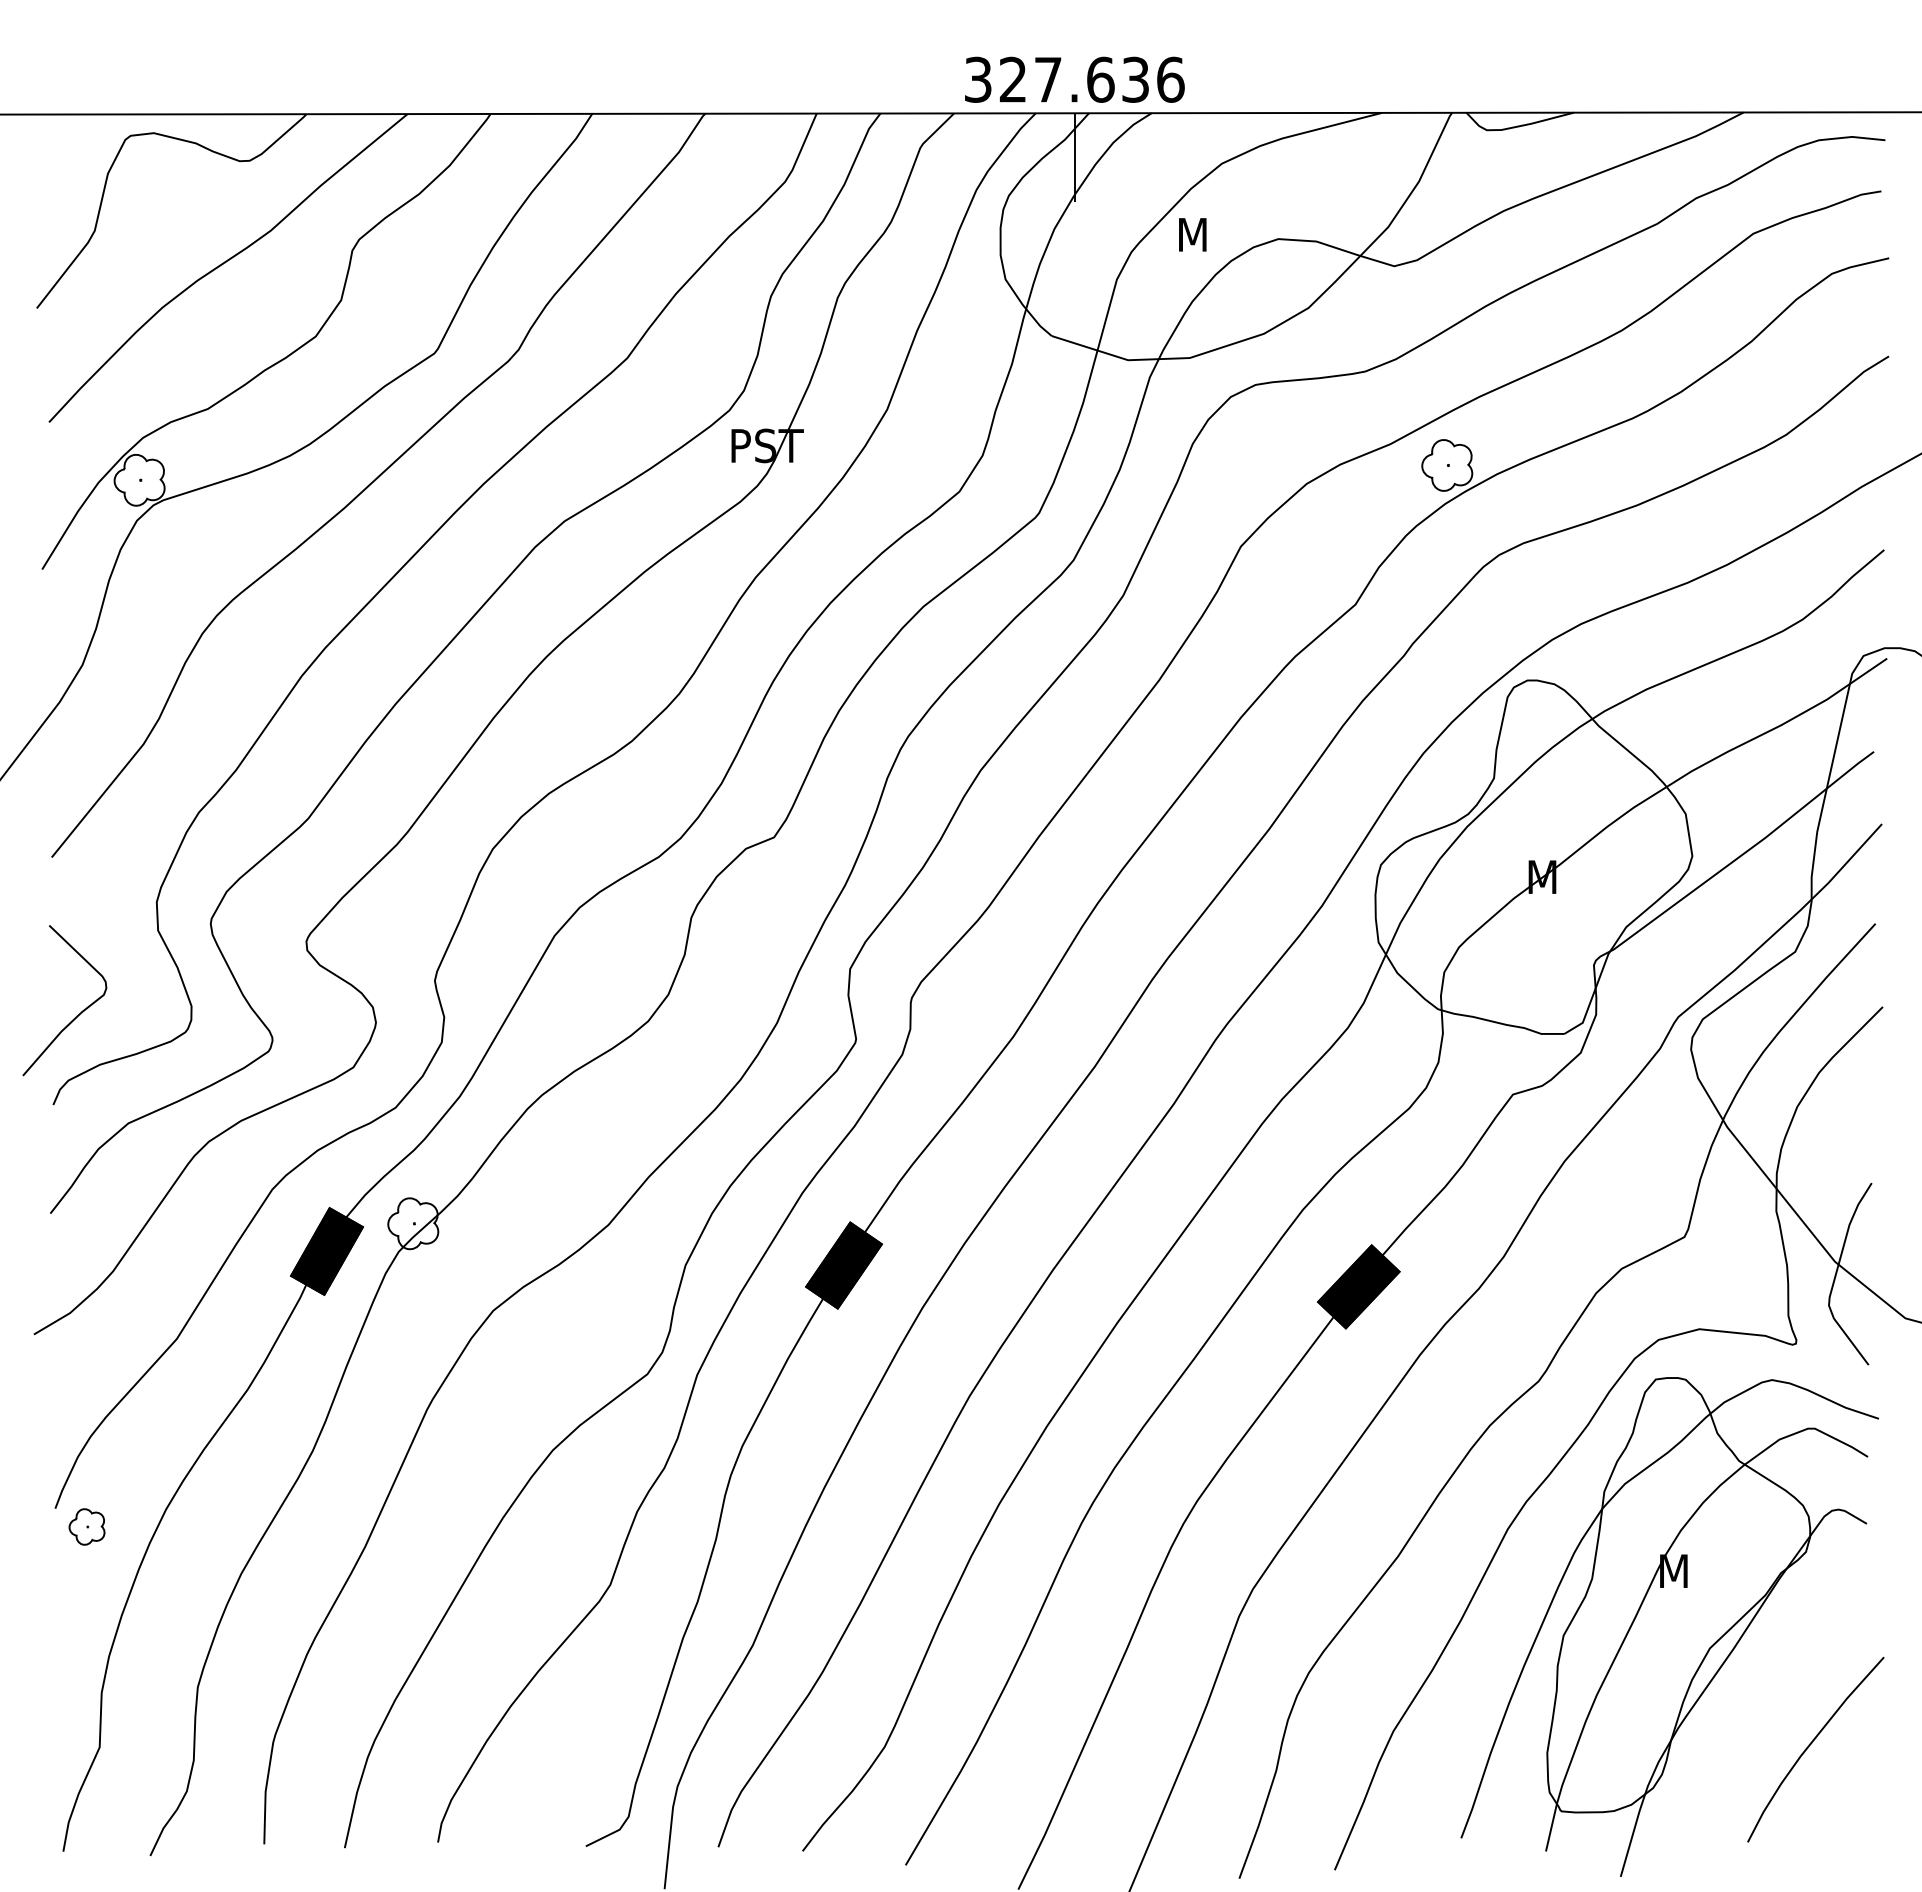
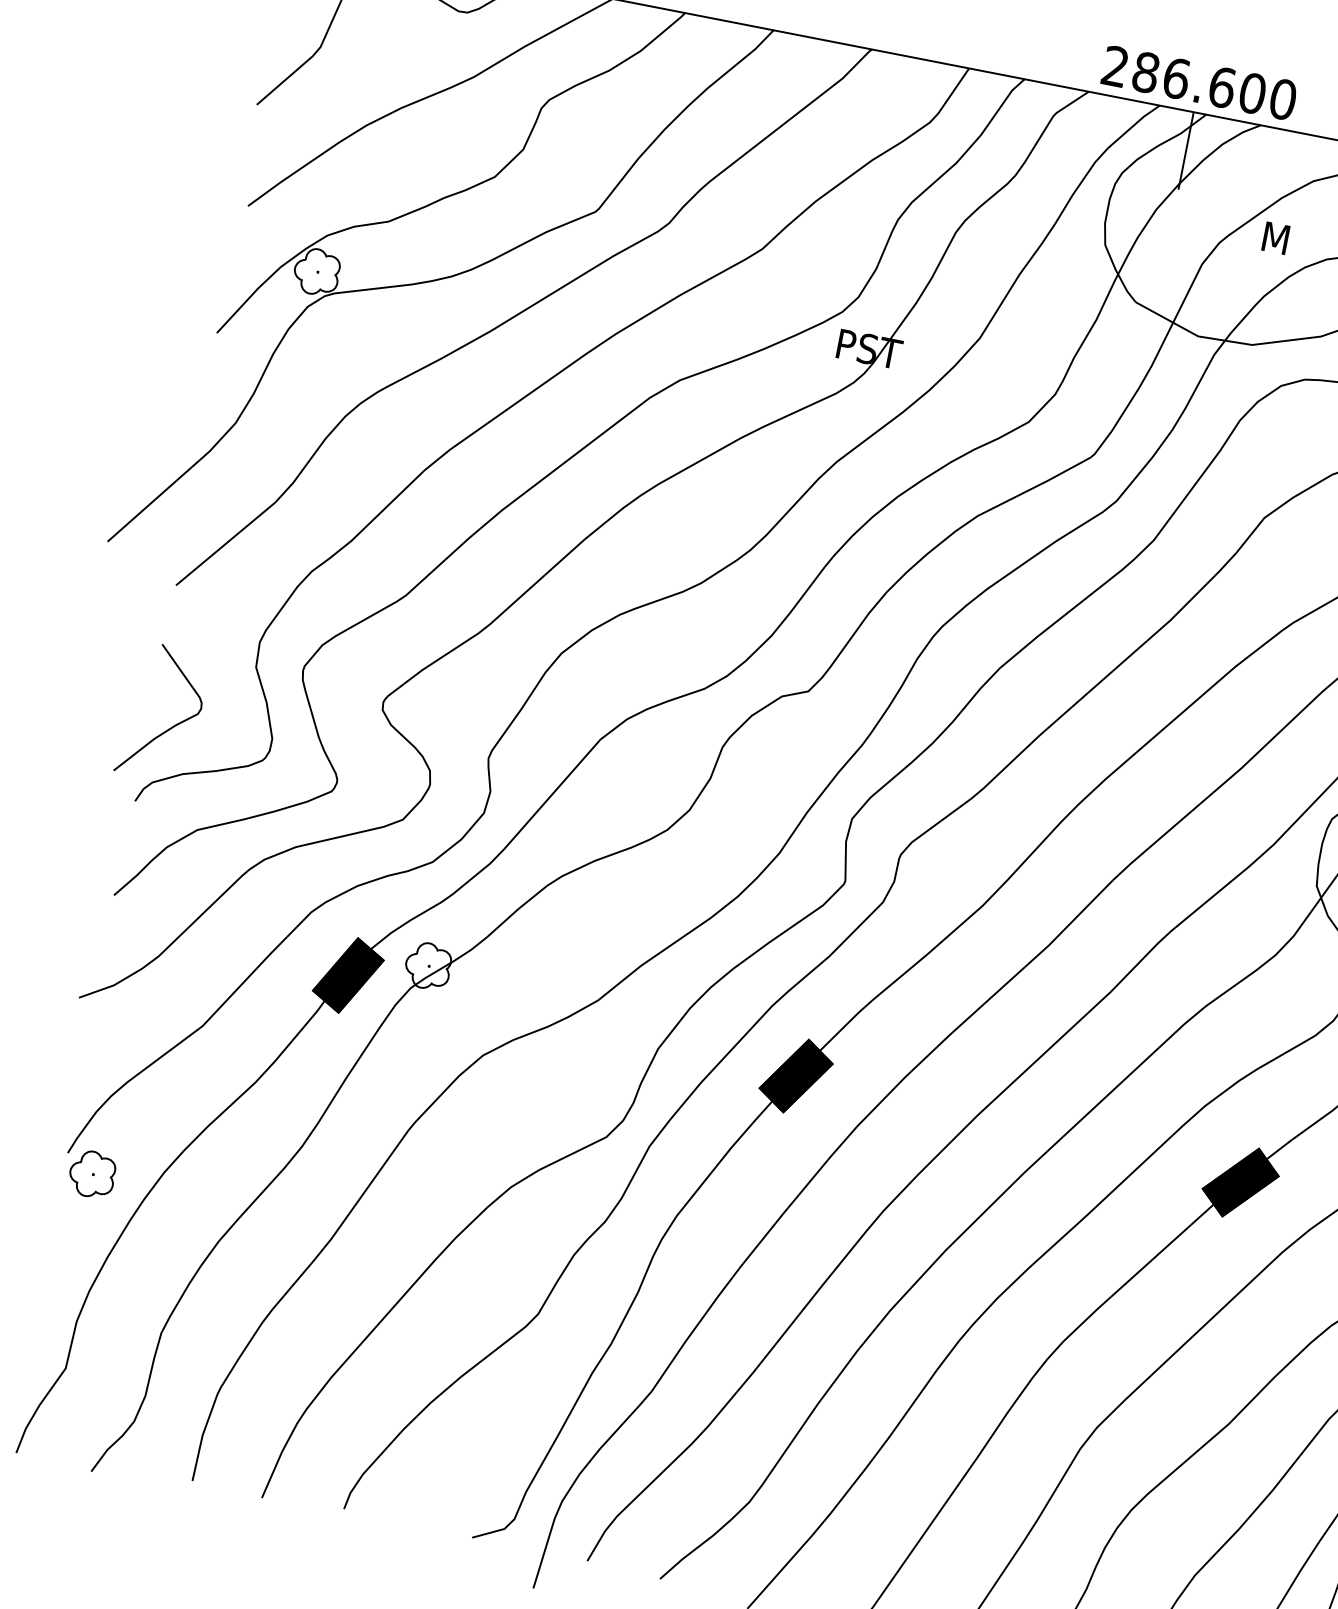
text: (1074, 79) -> (1199, 82), 327.636 -> 286.600
part: (86, 1526) -> (91, 1173), size x1.43

